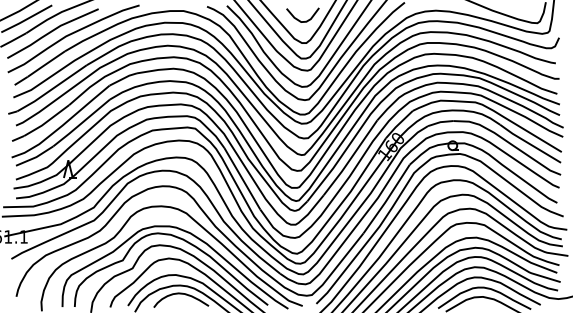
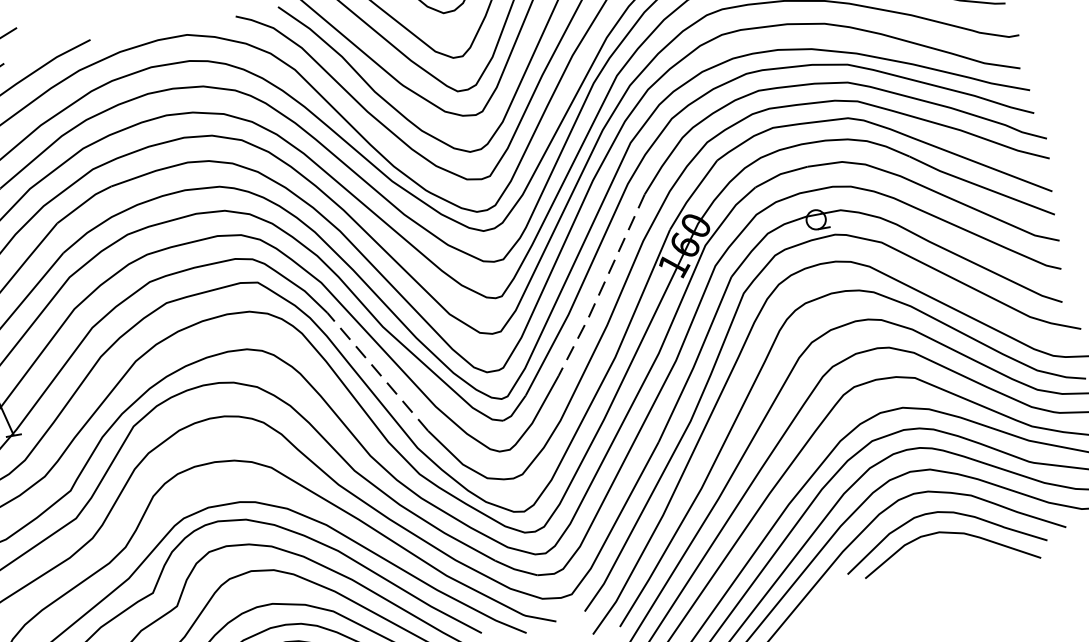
line: (350, 158) -> (601, 286), solid -> dashed
line: (241, 178) -> (375, 371), solid -> dashed

